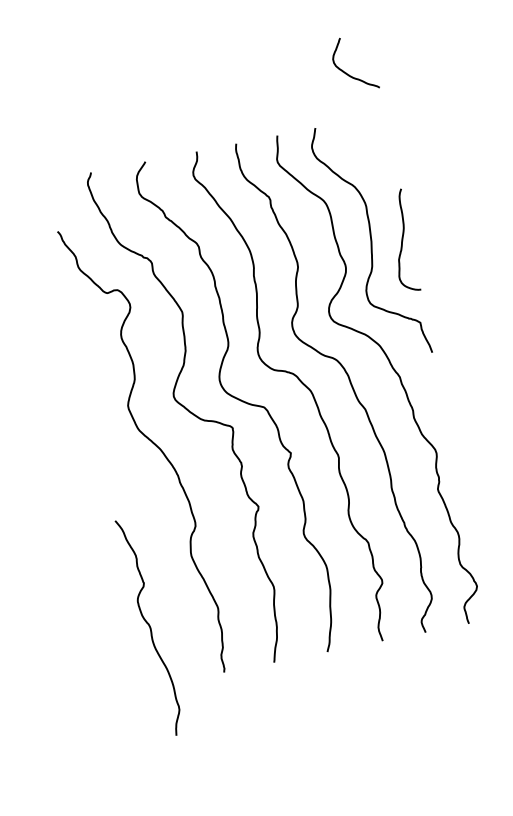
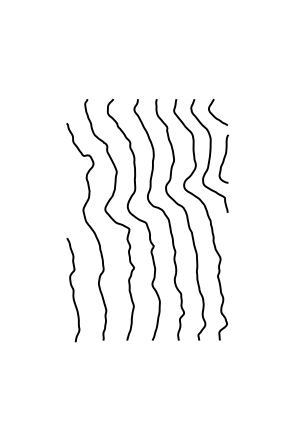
curve: (347, 72) -> (214, 115), moved
curve: (149, 625) -> (73, 289), moved

